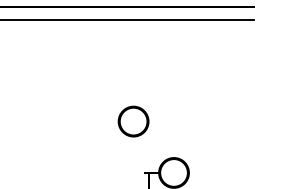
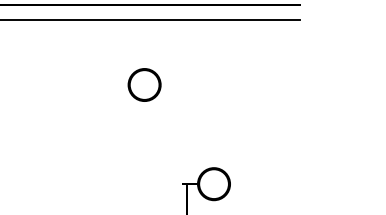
circle: (133, 121) -> (144, 84), moved

